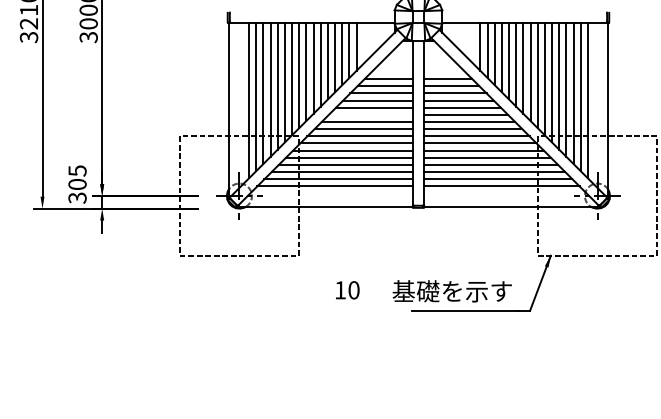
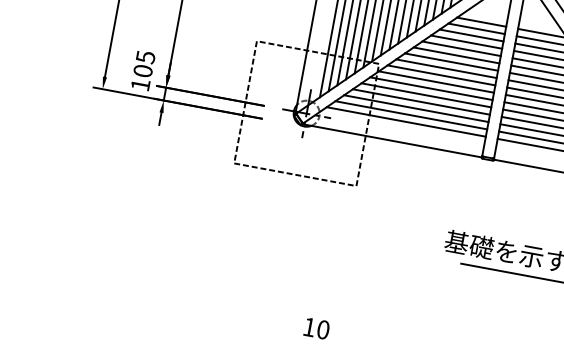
line: (370, 114) -> (456, 55), added
text: (77, 197) -> (140, 84), 305 -> 105
text: (347, 290) -> (316, 328), moved

